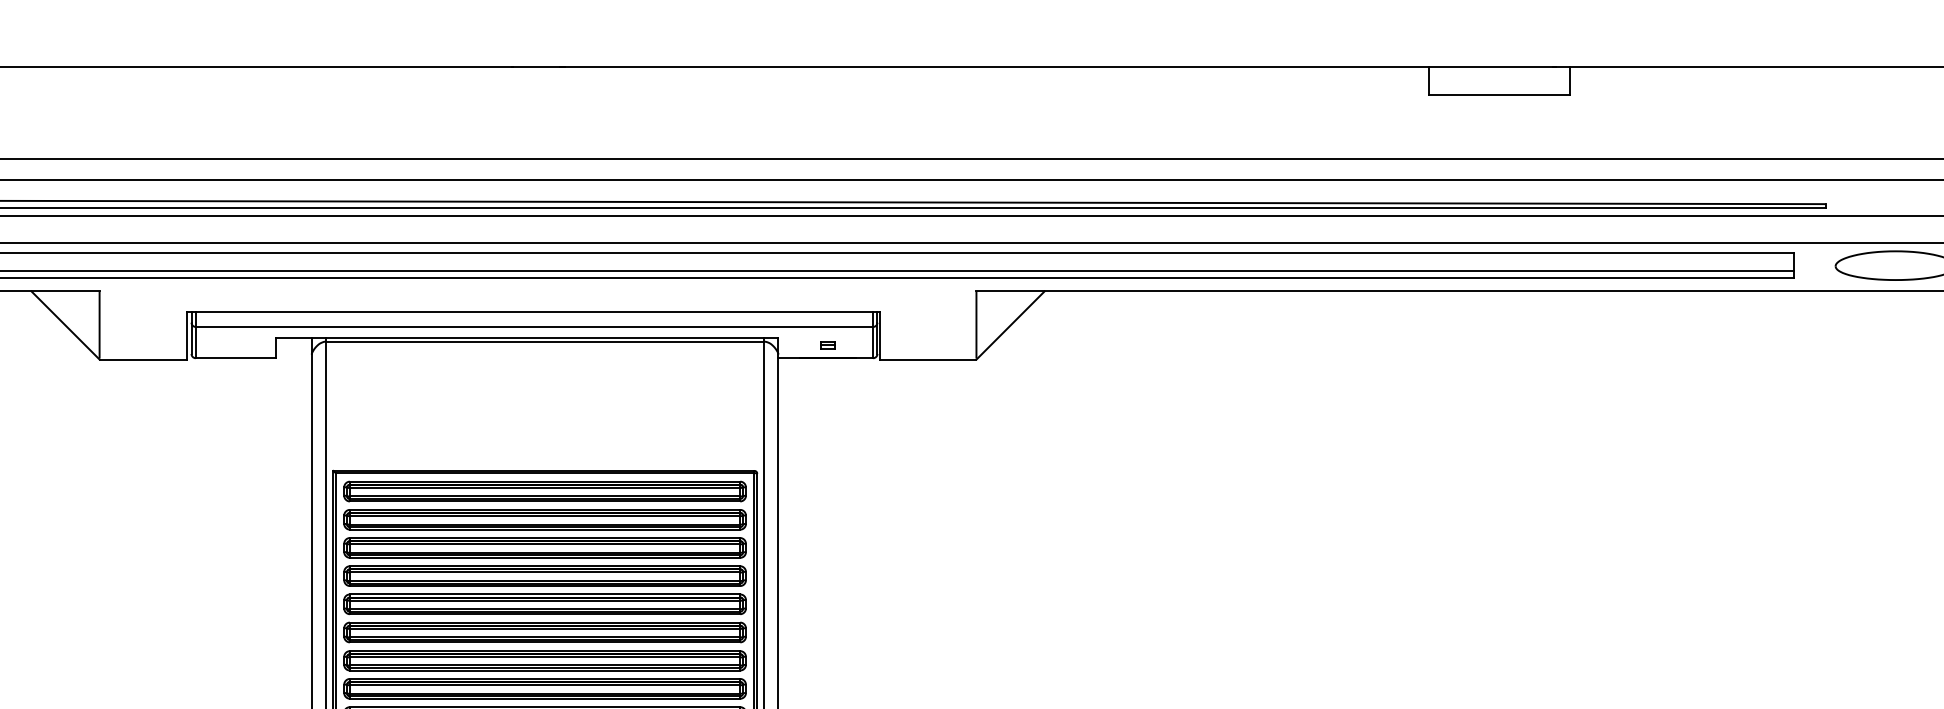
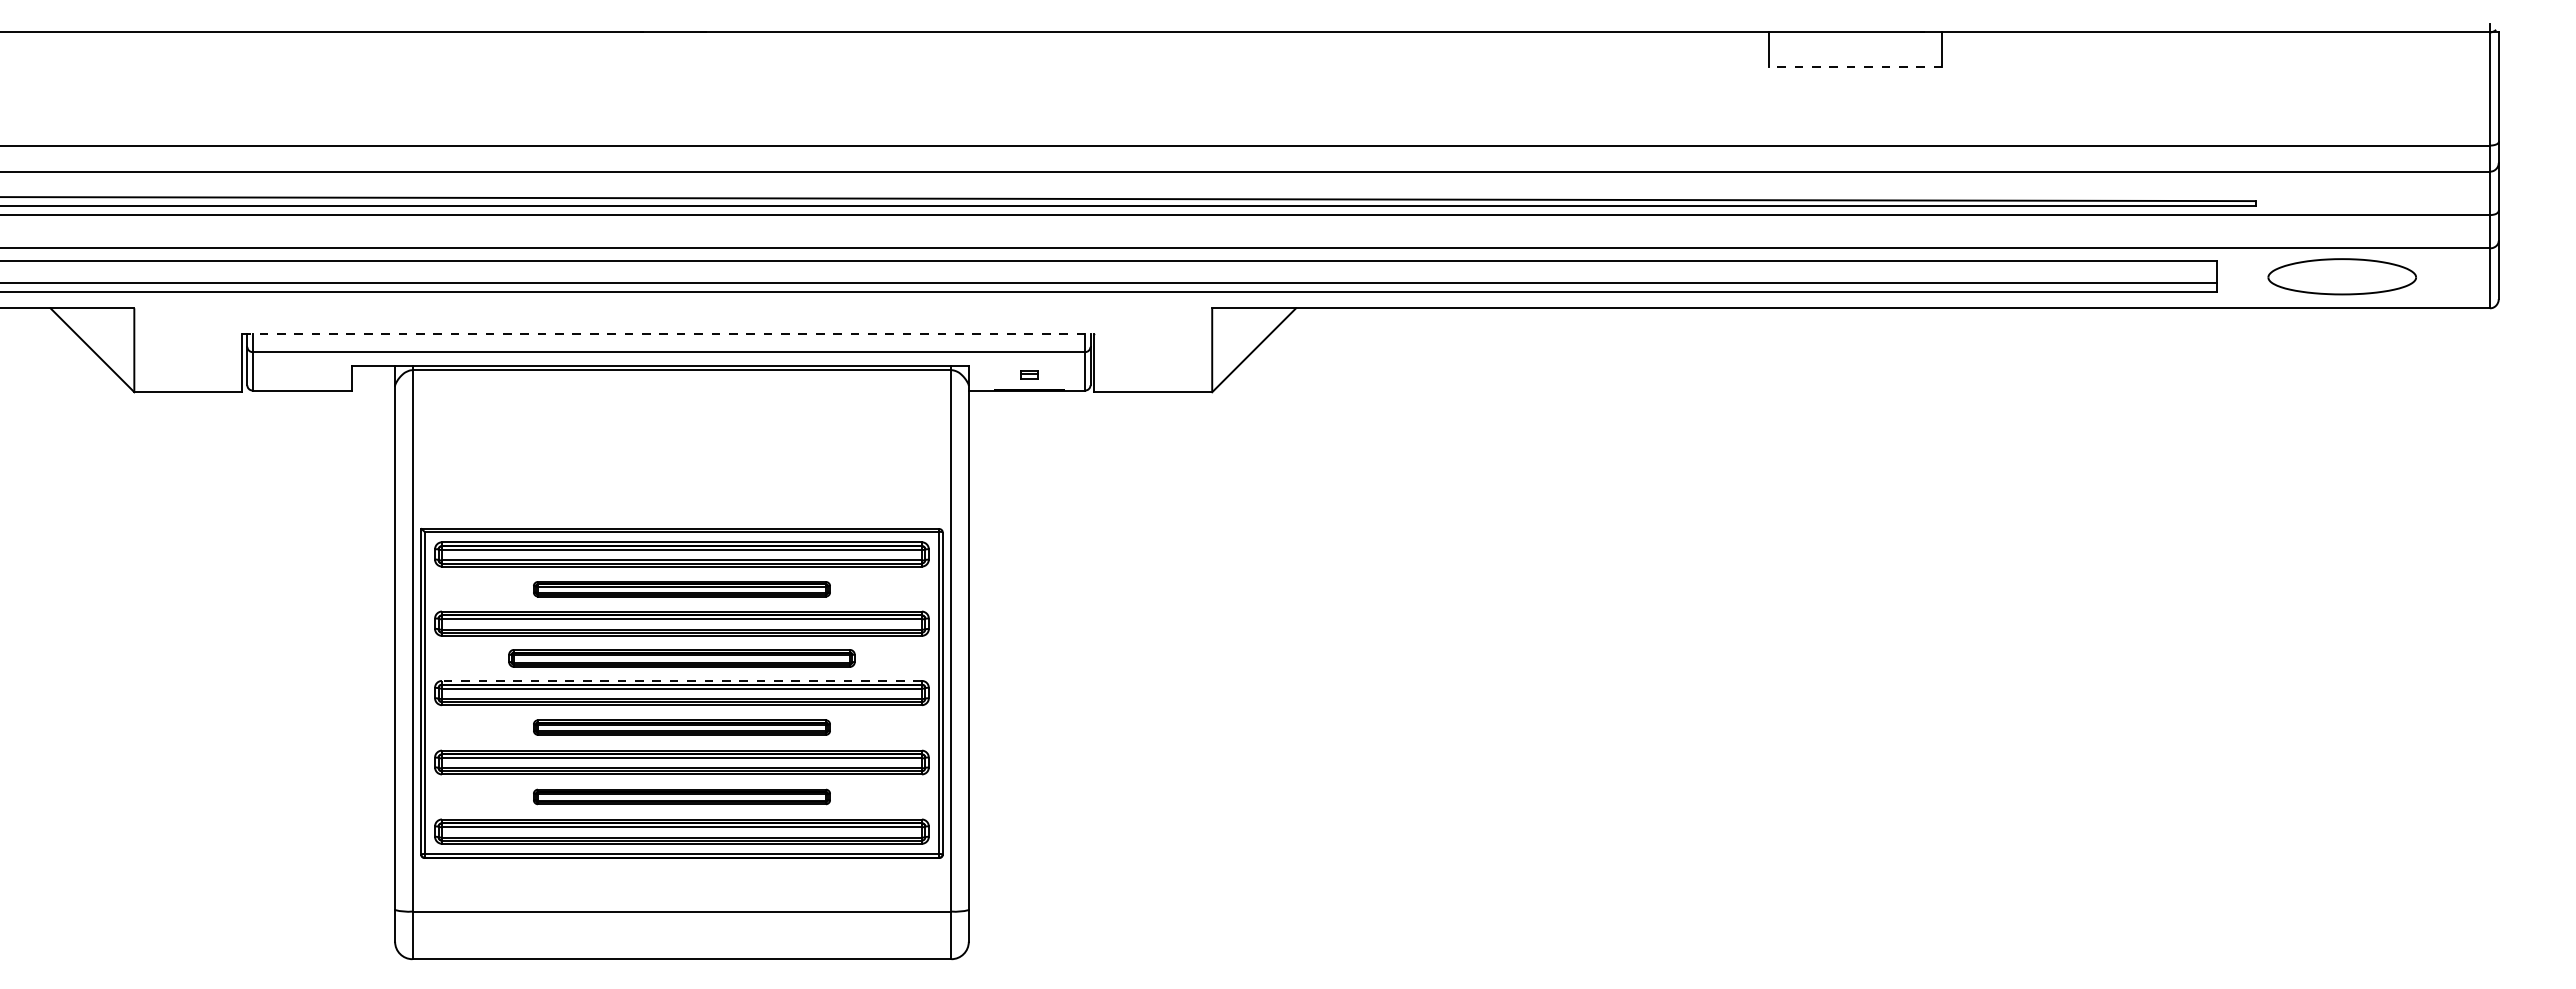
line: (1499, 95) -> (1855, 67), solid -> dashed
line: (534, 311) -> (668, 333), solid -> dashed
part: (544, 520) -> (681, 589), size x0.6
part: (544, 576) -> (681, 658), size x0.7
line: (544, 594) -> (681, 680), solid -> dashed
part: (544, 632) -> (681, 727), size x0.6
part: (544, 688) -> (681, 796), size x0.6

